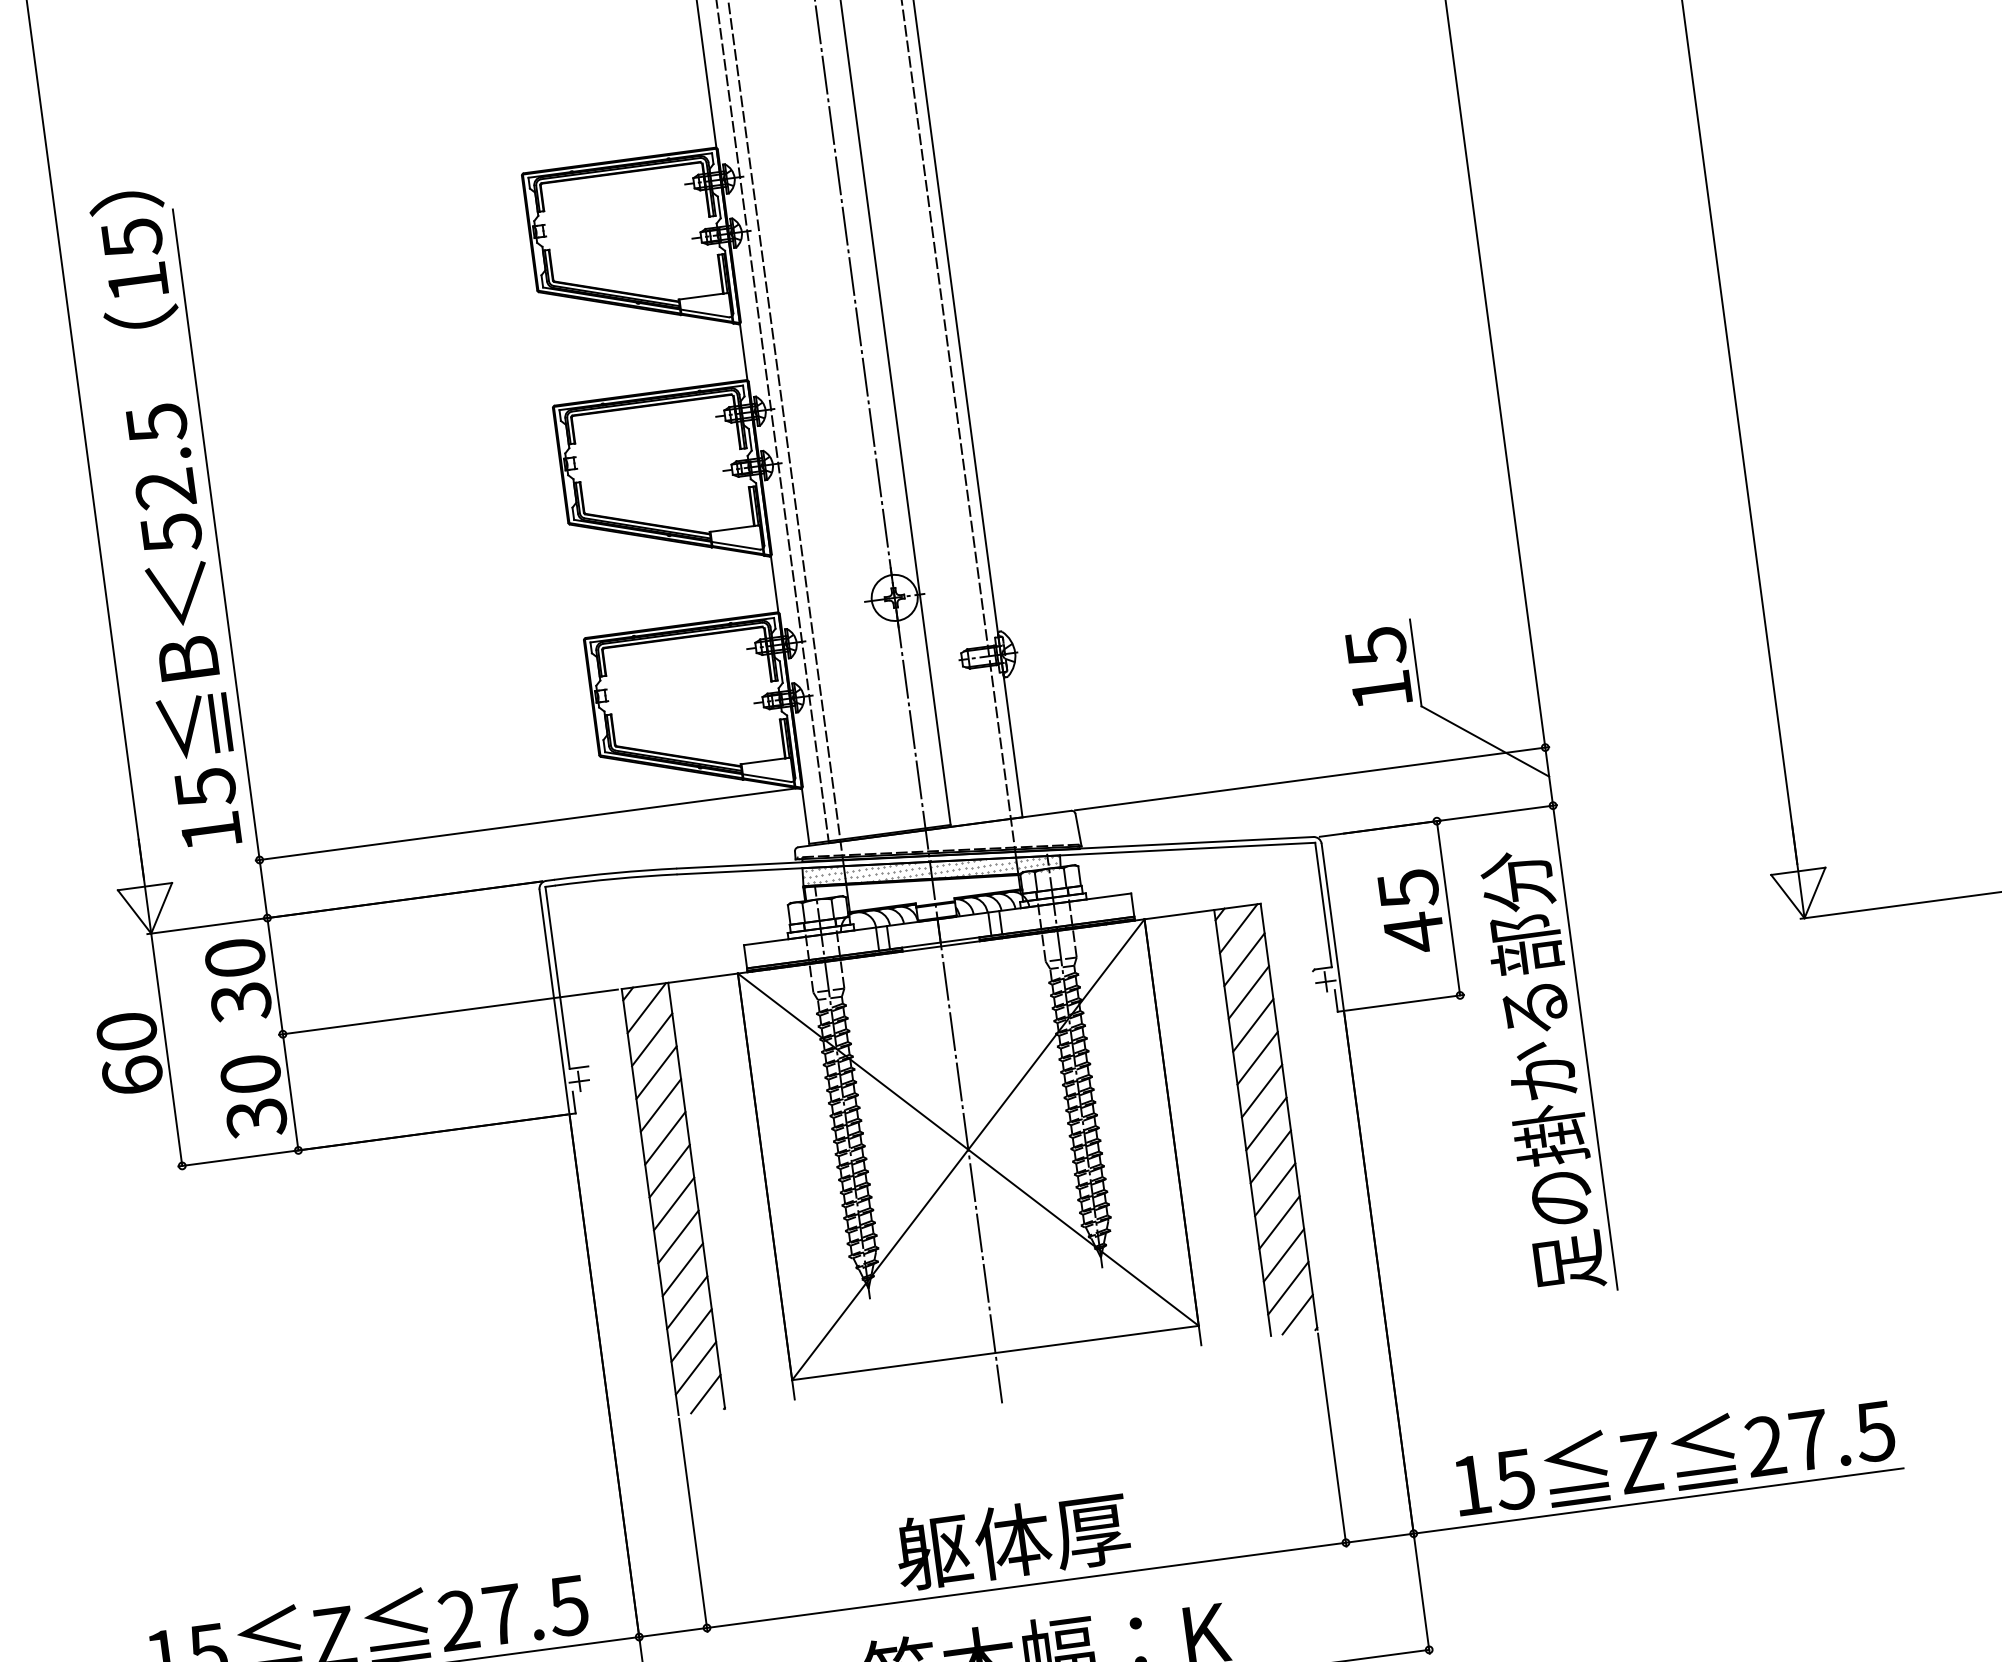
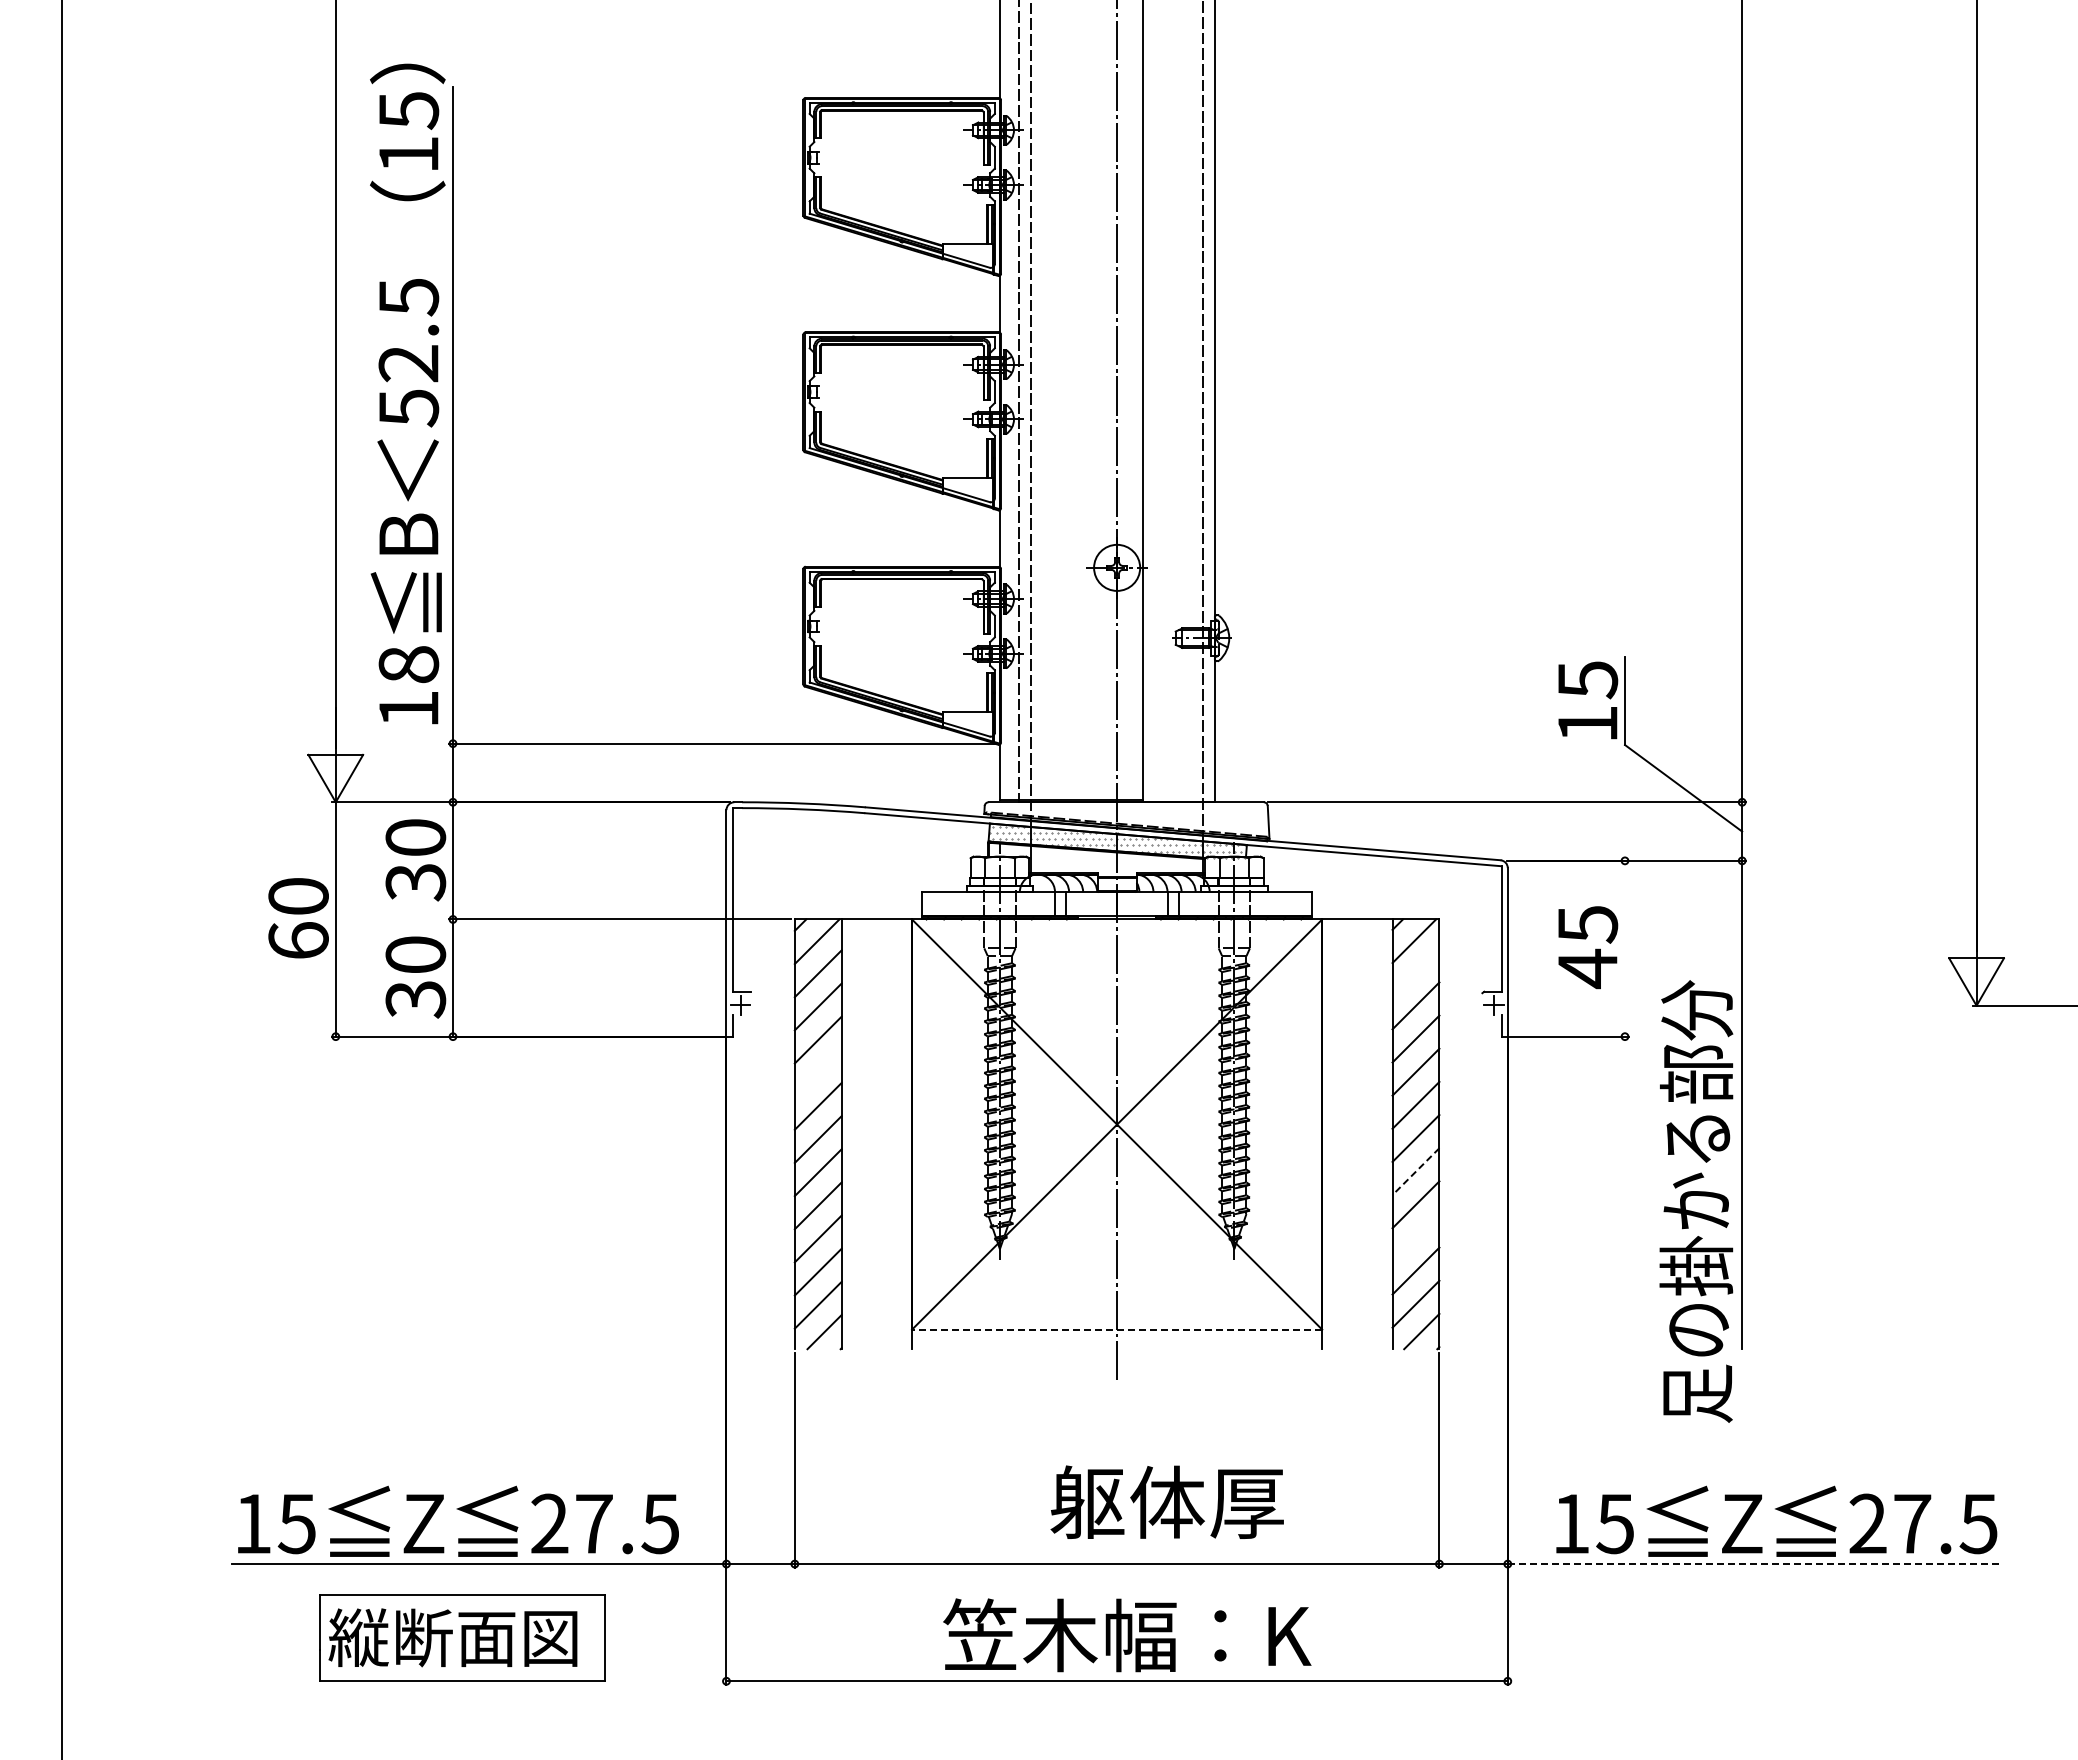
text: (205, 788) -> (408, 665), 15 -> 18
line: (1447, 908) -> (1624, 948), removed
line: (1243, 959) -> (1415, 972), removed
text: (1542, 1071) -> (1696, 1201), moved
line: (664, 1137) -> (817, 1072), removed
line: (1270, 1157) -> (1415, 1172), solid -> dashed
line: (1279, 1222) -> (1415, 1237), removed
line: (994, 1352) -> (1116, 1329), solid -> dashed
line: (1659, 1501) -> (1755, 1564), solid -> dashed
text: (1011, 1540) -> (1166, 1501), moved

